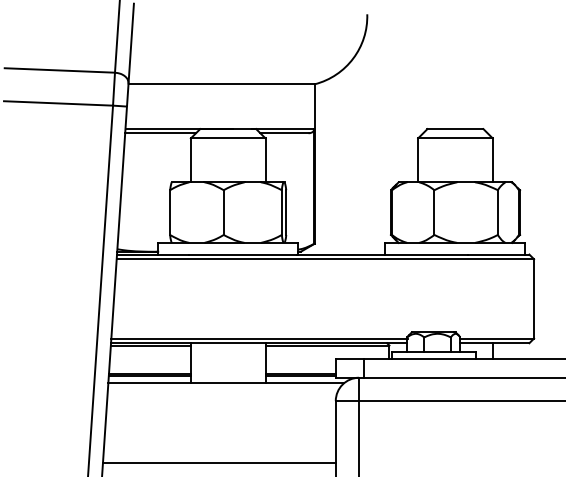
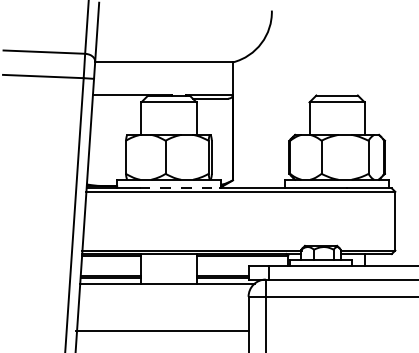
line: (160, 133) -> (118, 98), removed
line: (243, 254) -> (180, 188), solid -> dashed
line: (218, 462) -> (161, 331), moved

